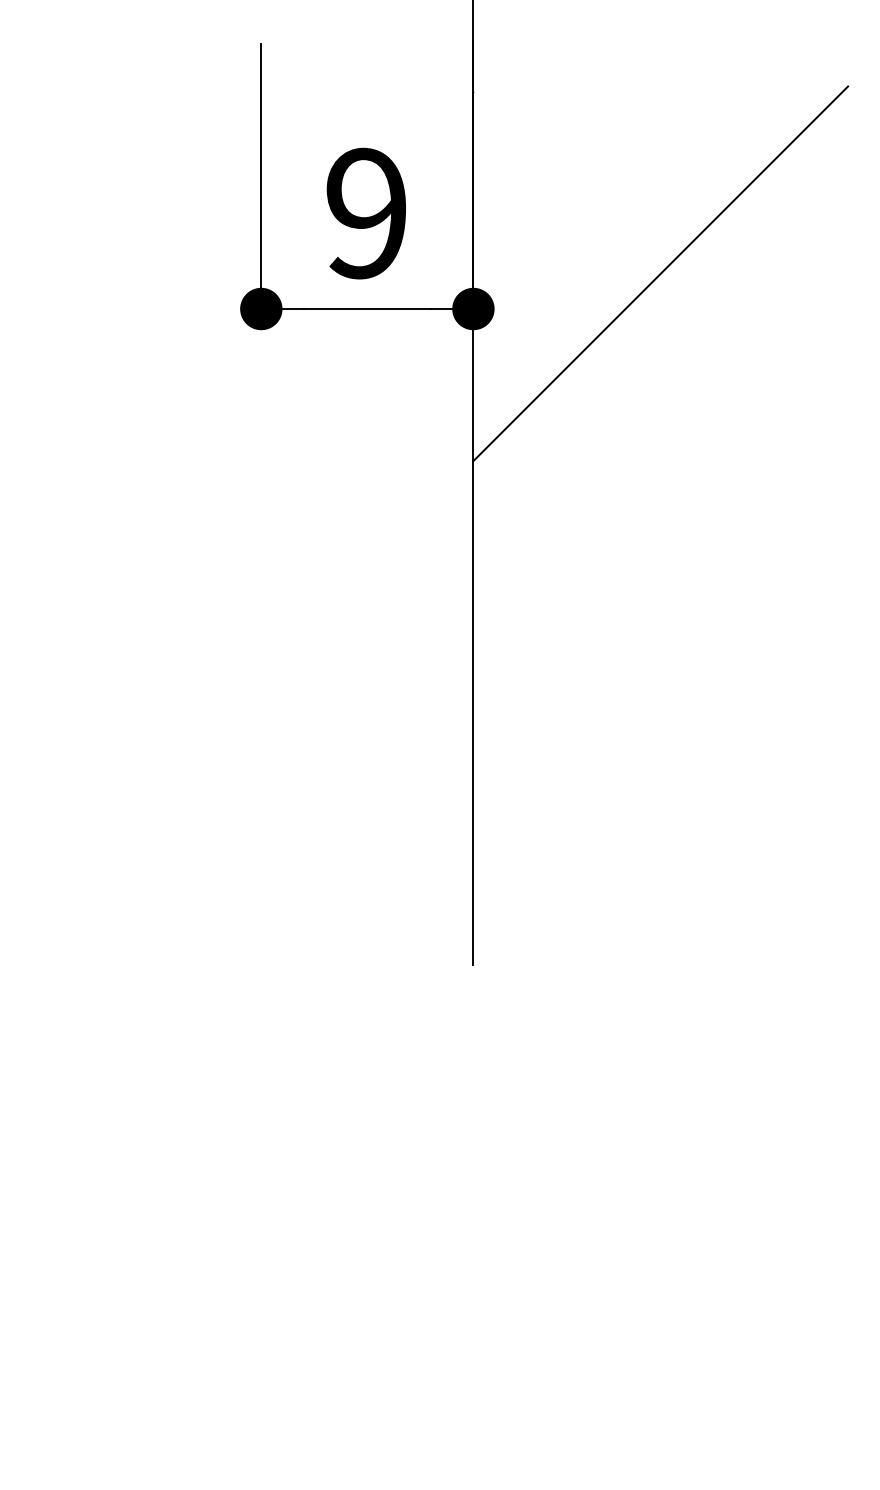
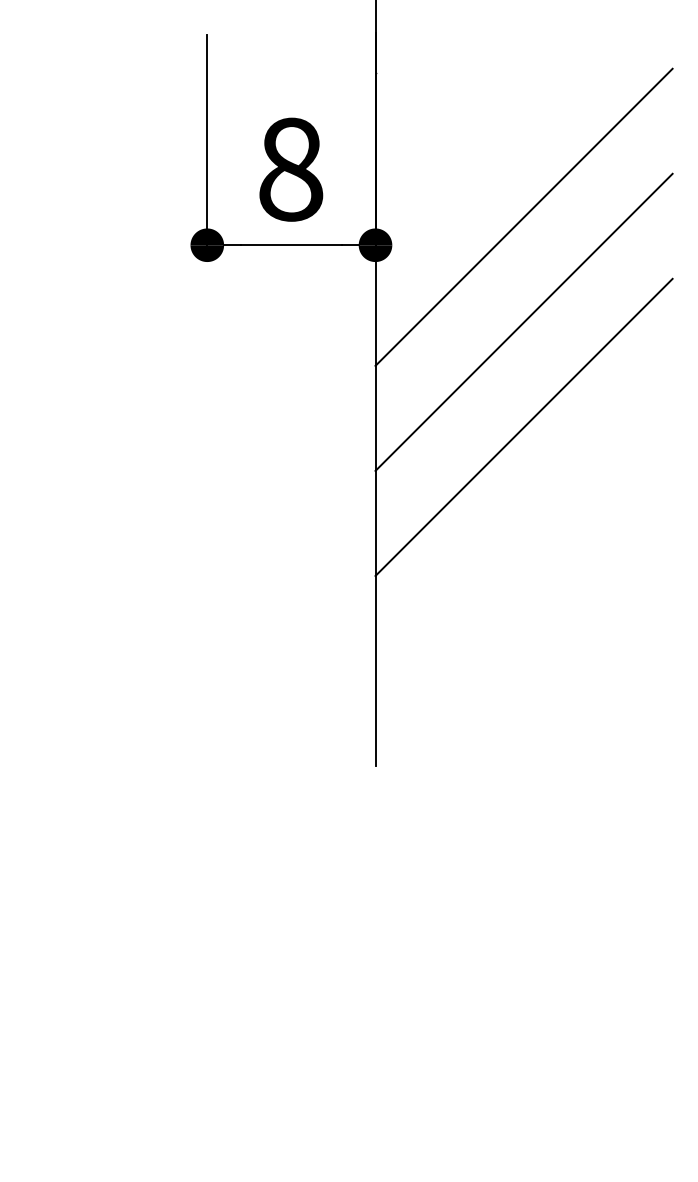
text: (366, 213) -> (290, 169), 9 -> 8
line: (660, 405) -> (523, 321), added
line: (660, 538) -> (523, 427), added

